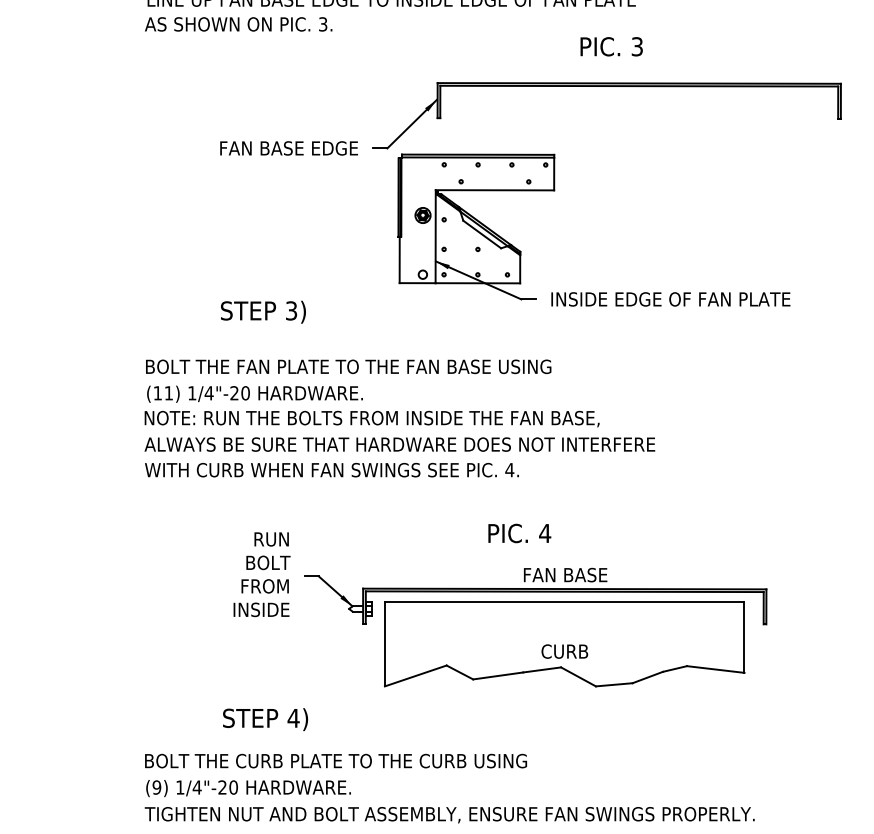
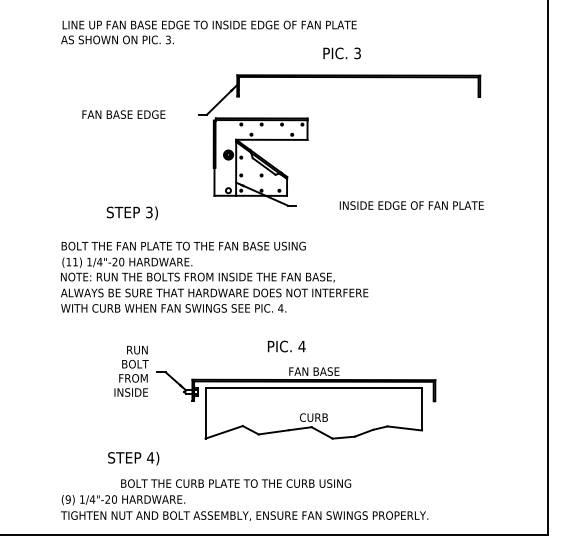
text: (288, 148) -> (123, 114), moved
text: (670, 299) -> (411, 205), moved
text: (336, 760) -> (236, 483), moved

